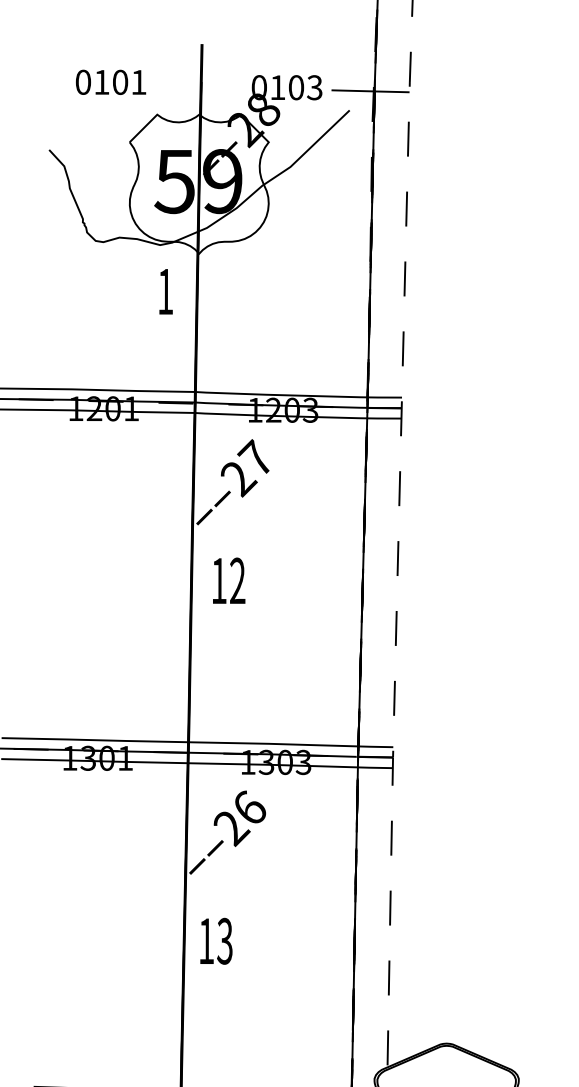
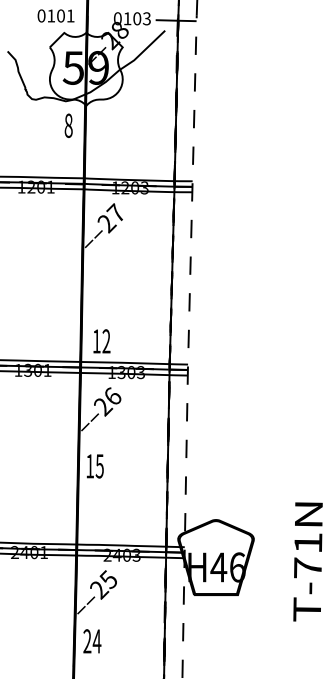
text: (109, 81) -> (55, 15), moved
text: (165, 291) -> (68, 125), 1 -> 8
text: (228, 581) -> (101, 341), moved
text: (224, 939) -> (99, 465), 13 -> 15

